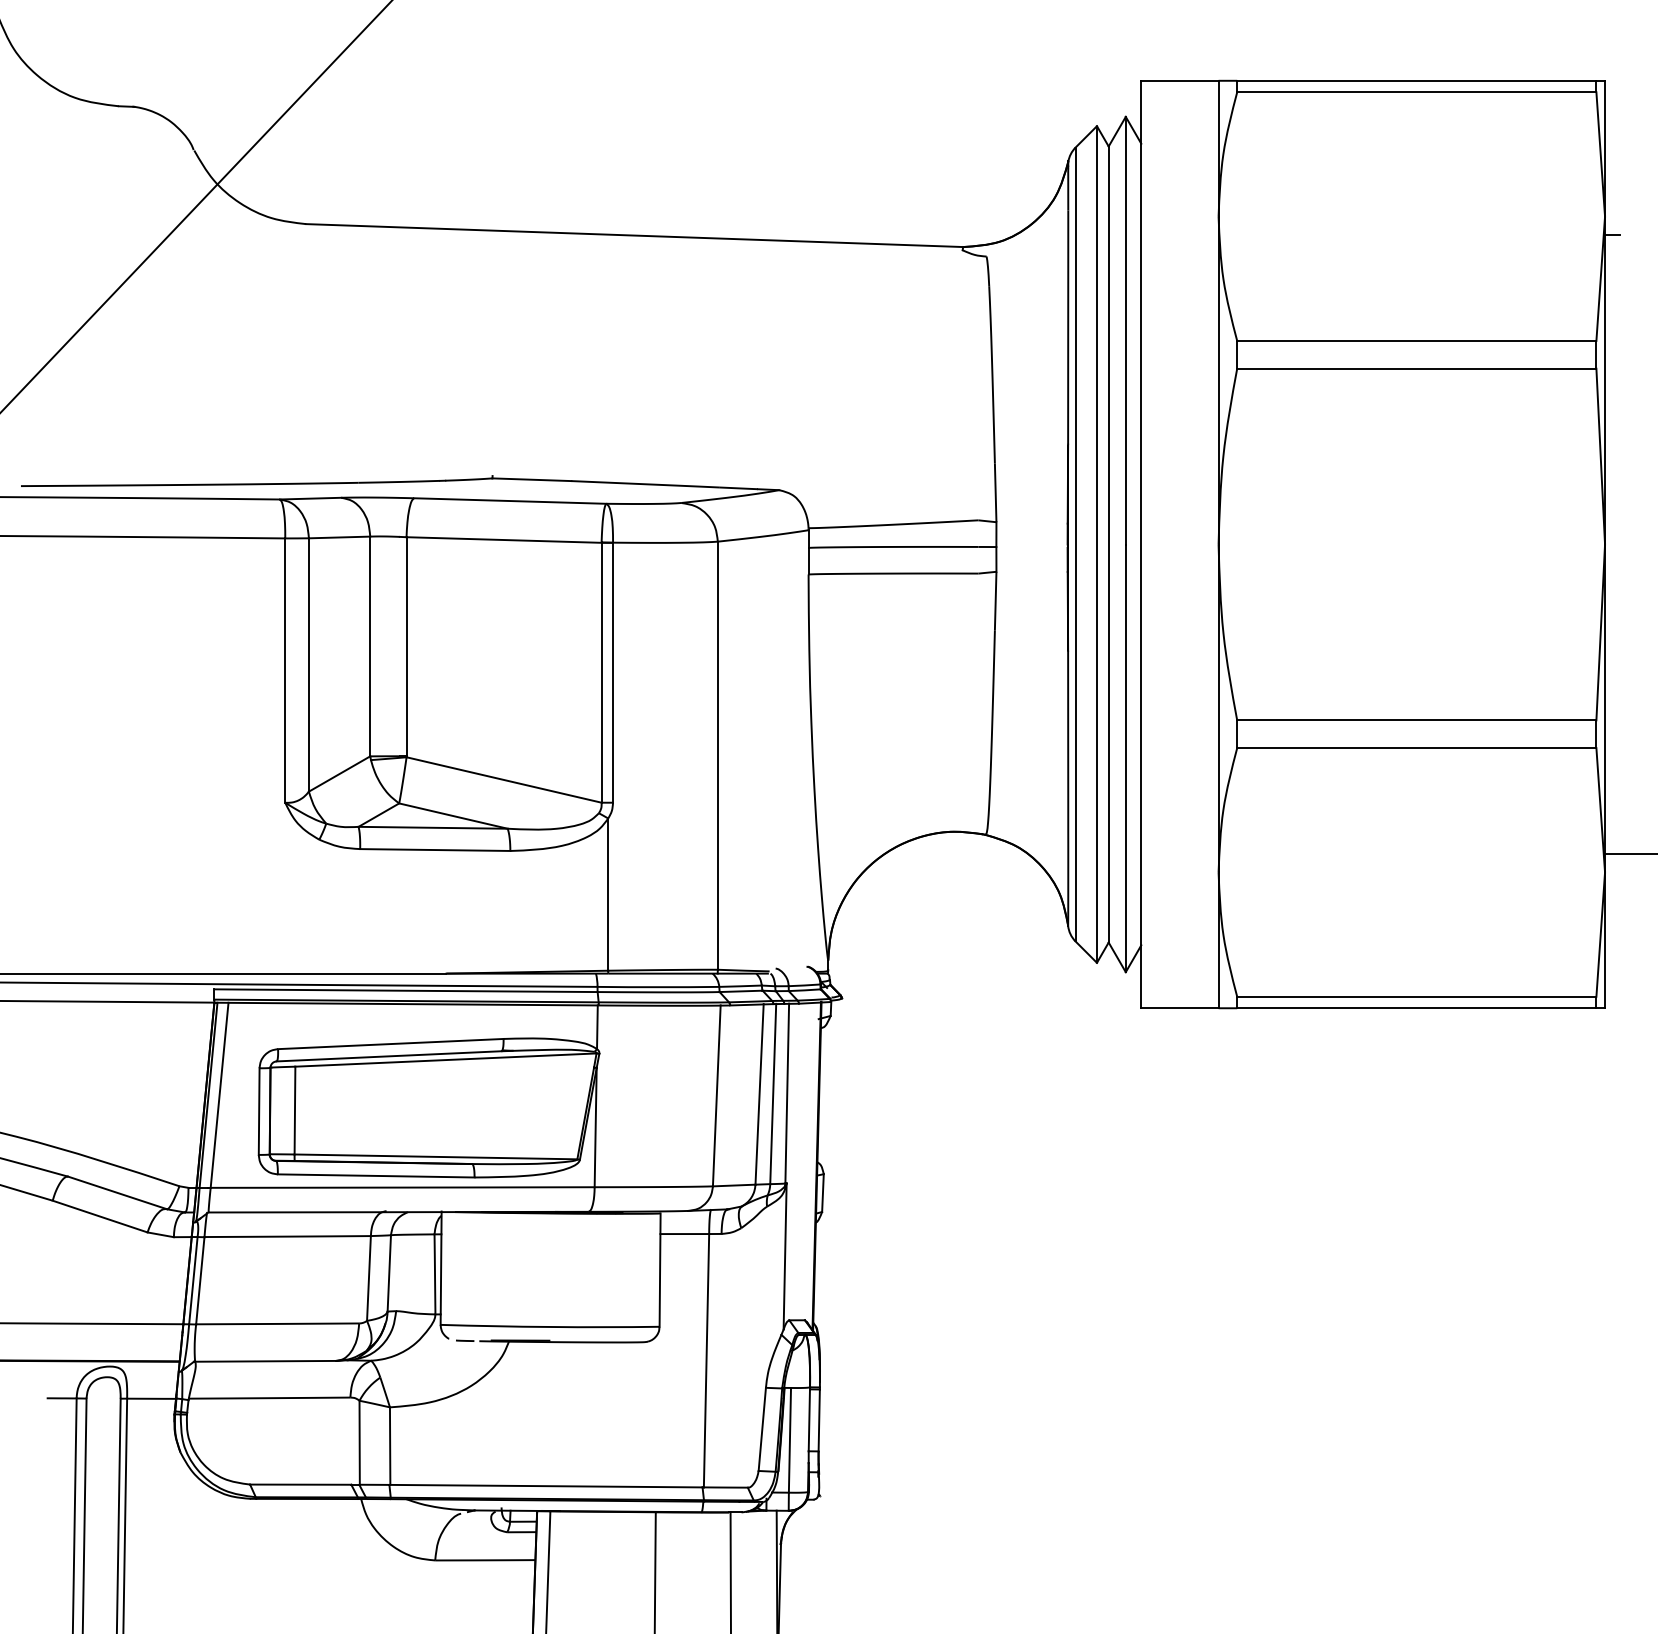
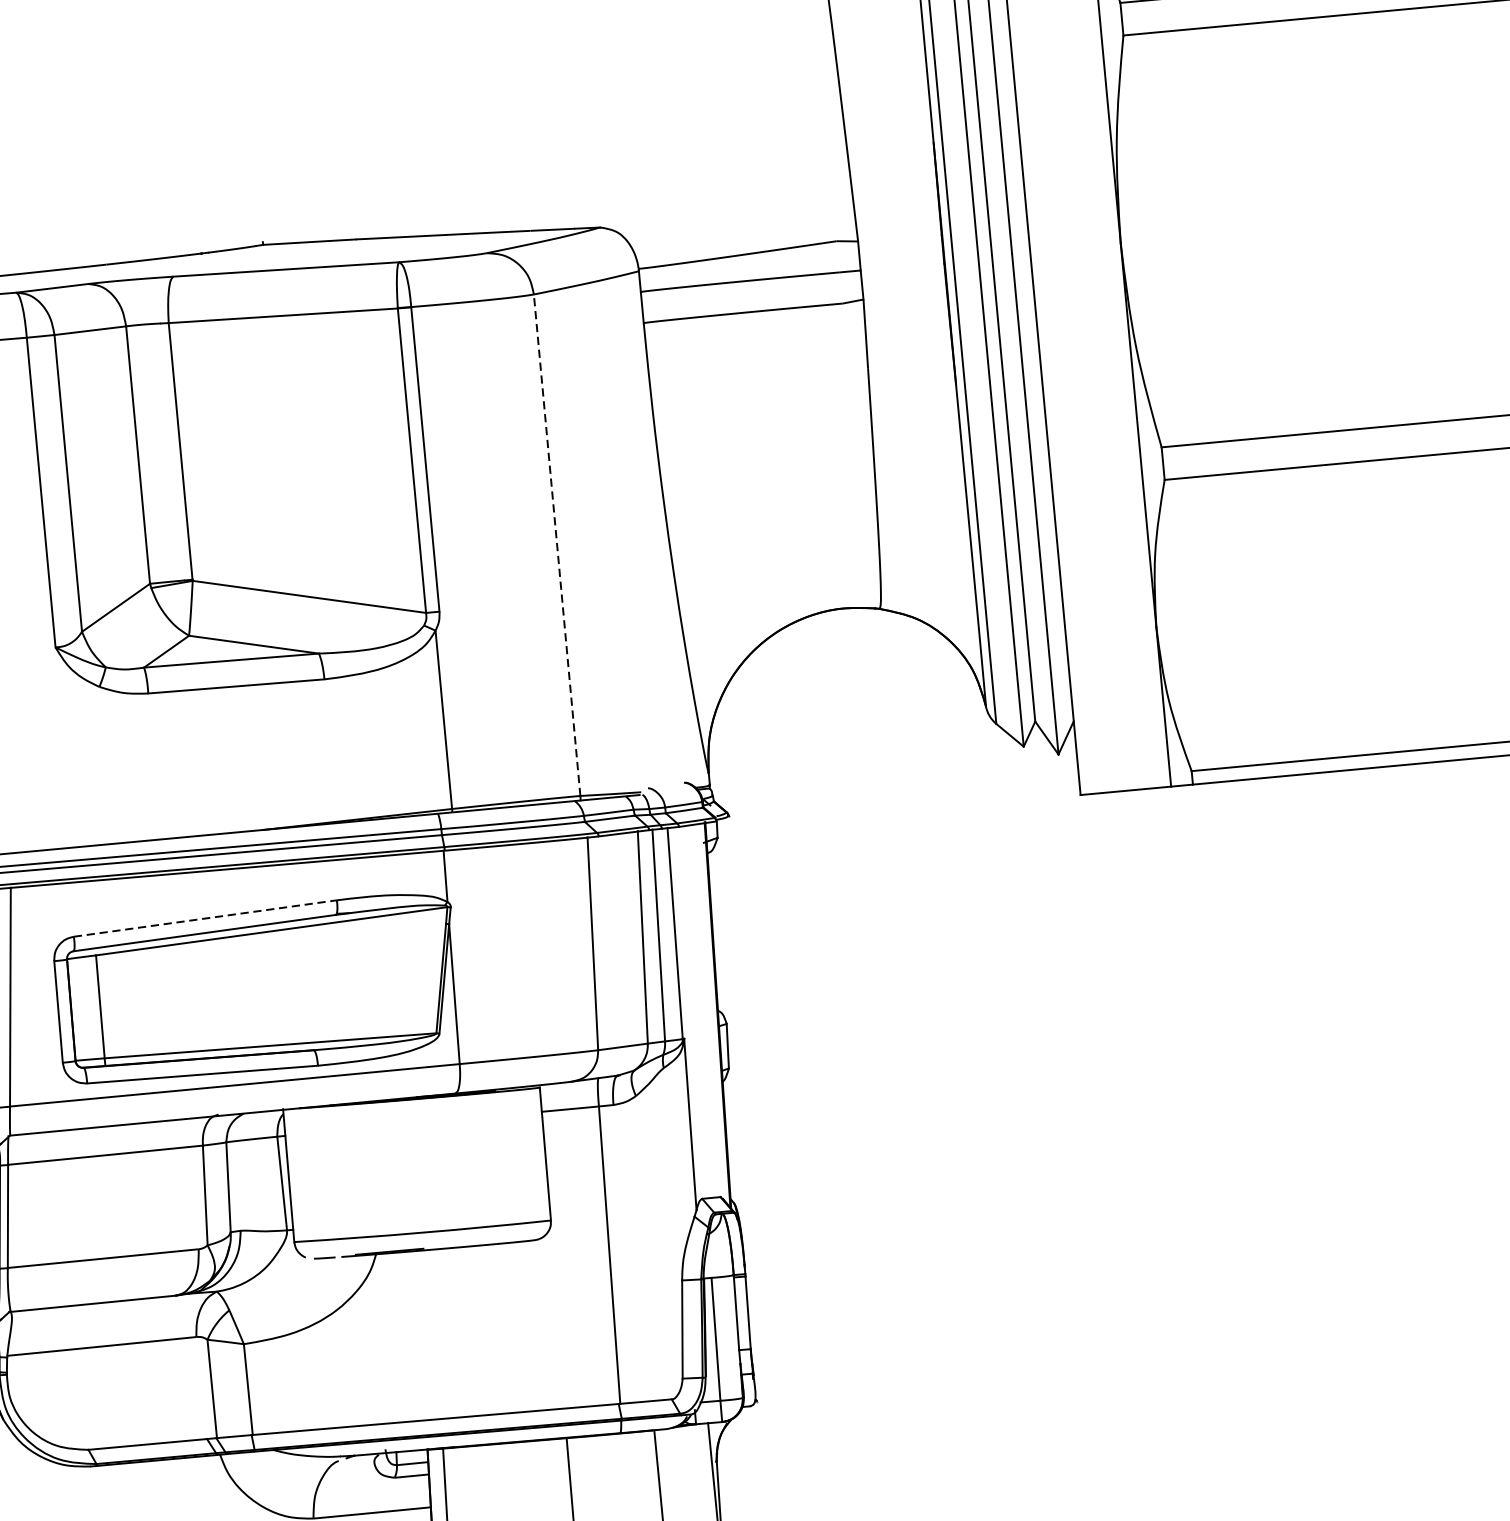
line: (717, 755) -> (556, 545), solid -> dashed
line: (390, 1044) -> (205, 919), solid -> dashed

